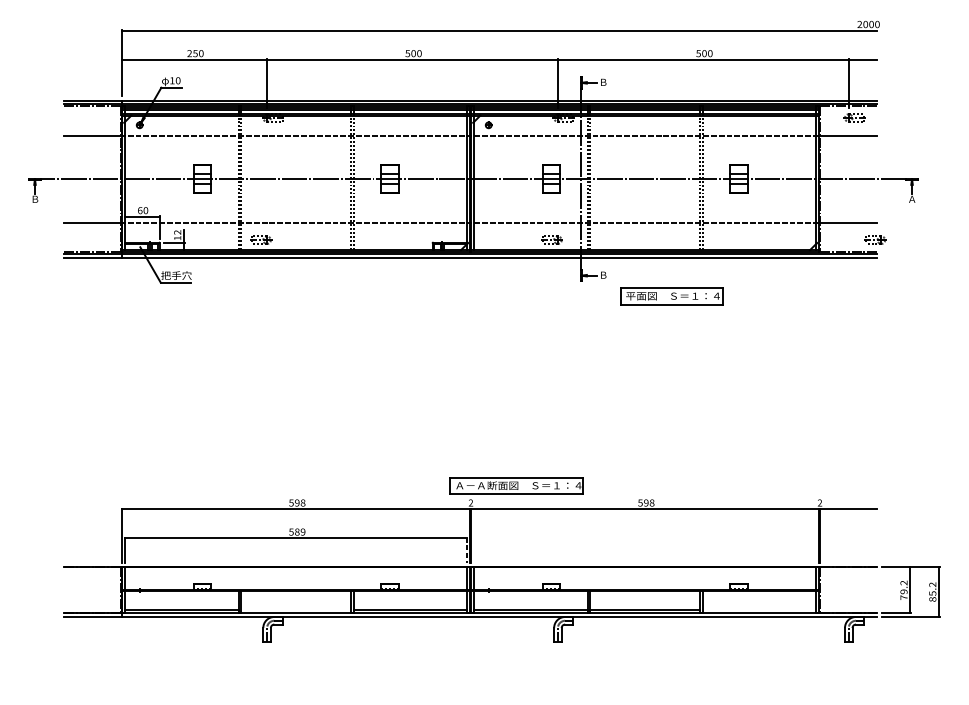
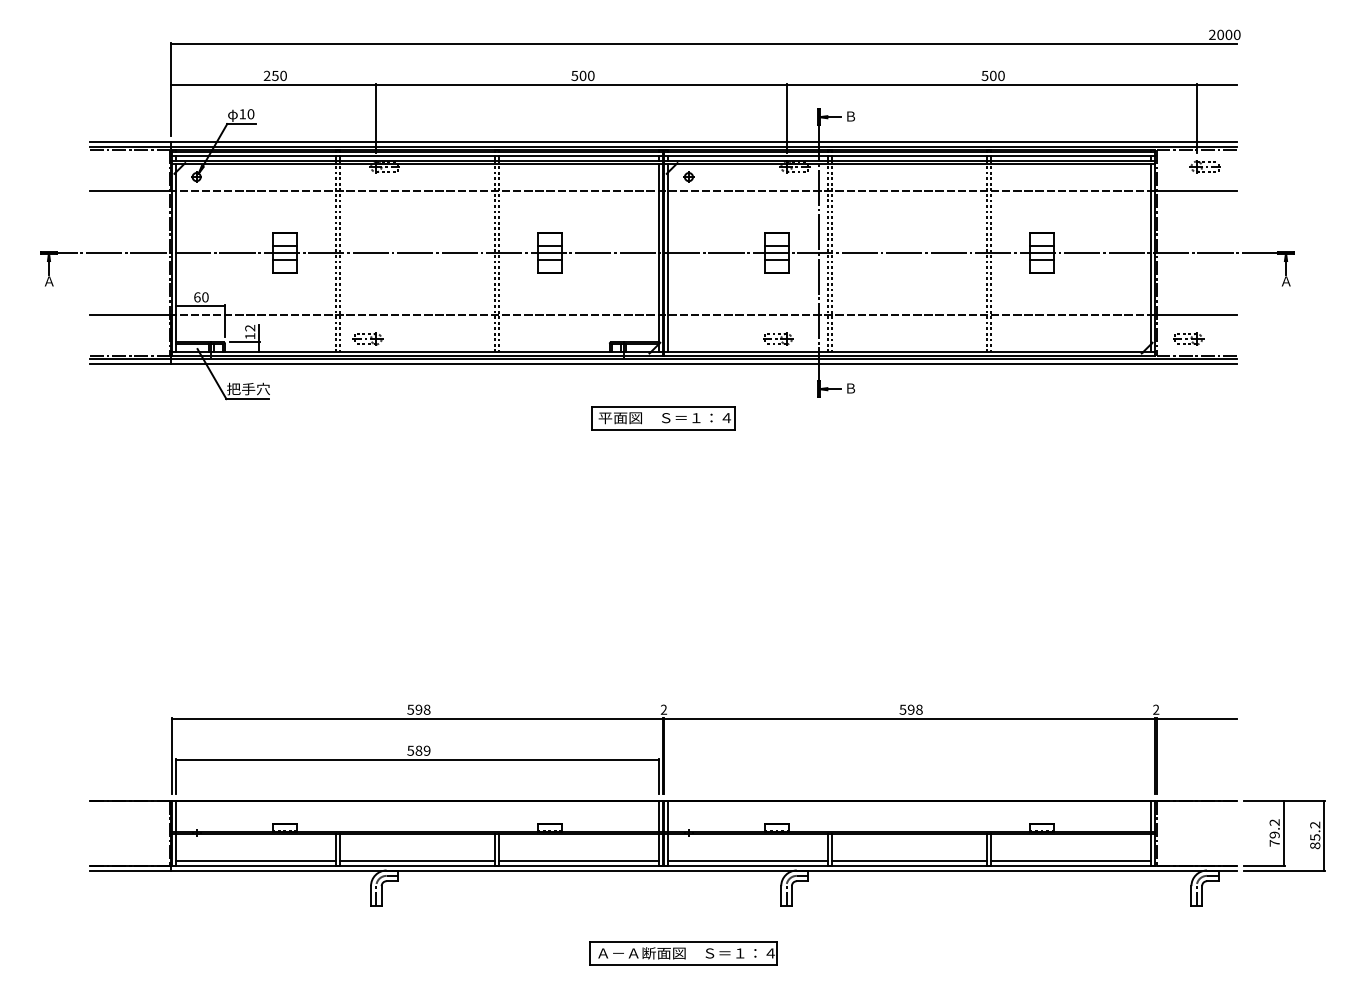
text: (34, 199) -> (48, 281), Ｂ -> Ａ
part: (875, 239) -> (1188, 338), moved
part: (672, 296) -> (663, 418), moved
part: (516, 485) -> (683, 953), moved
line: (467, 550) -> (658, 776), dashed -> solid
line: (295, 609) -> (416, 860), added
line: (759, 609) -> (1070, 860), added

